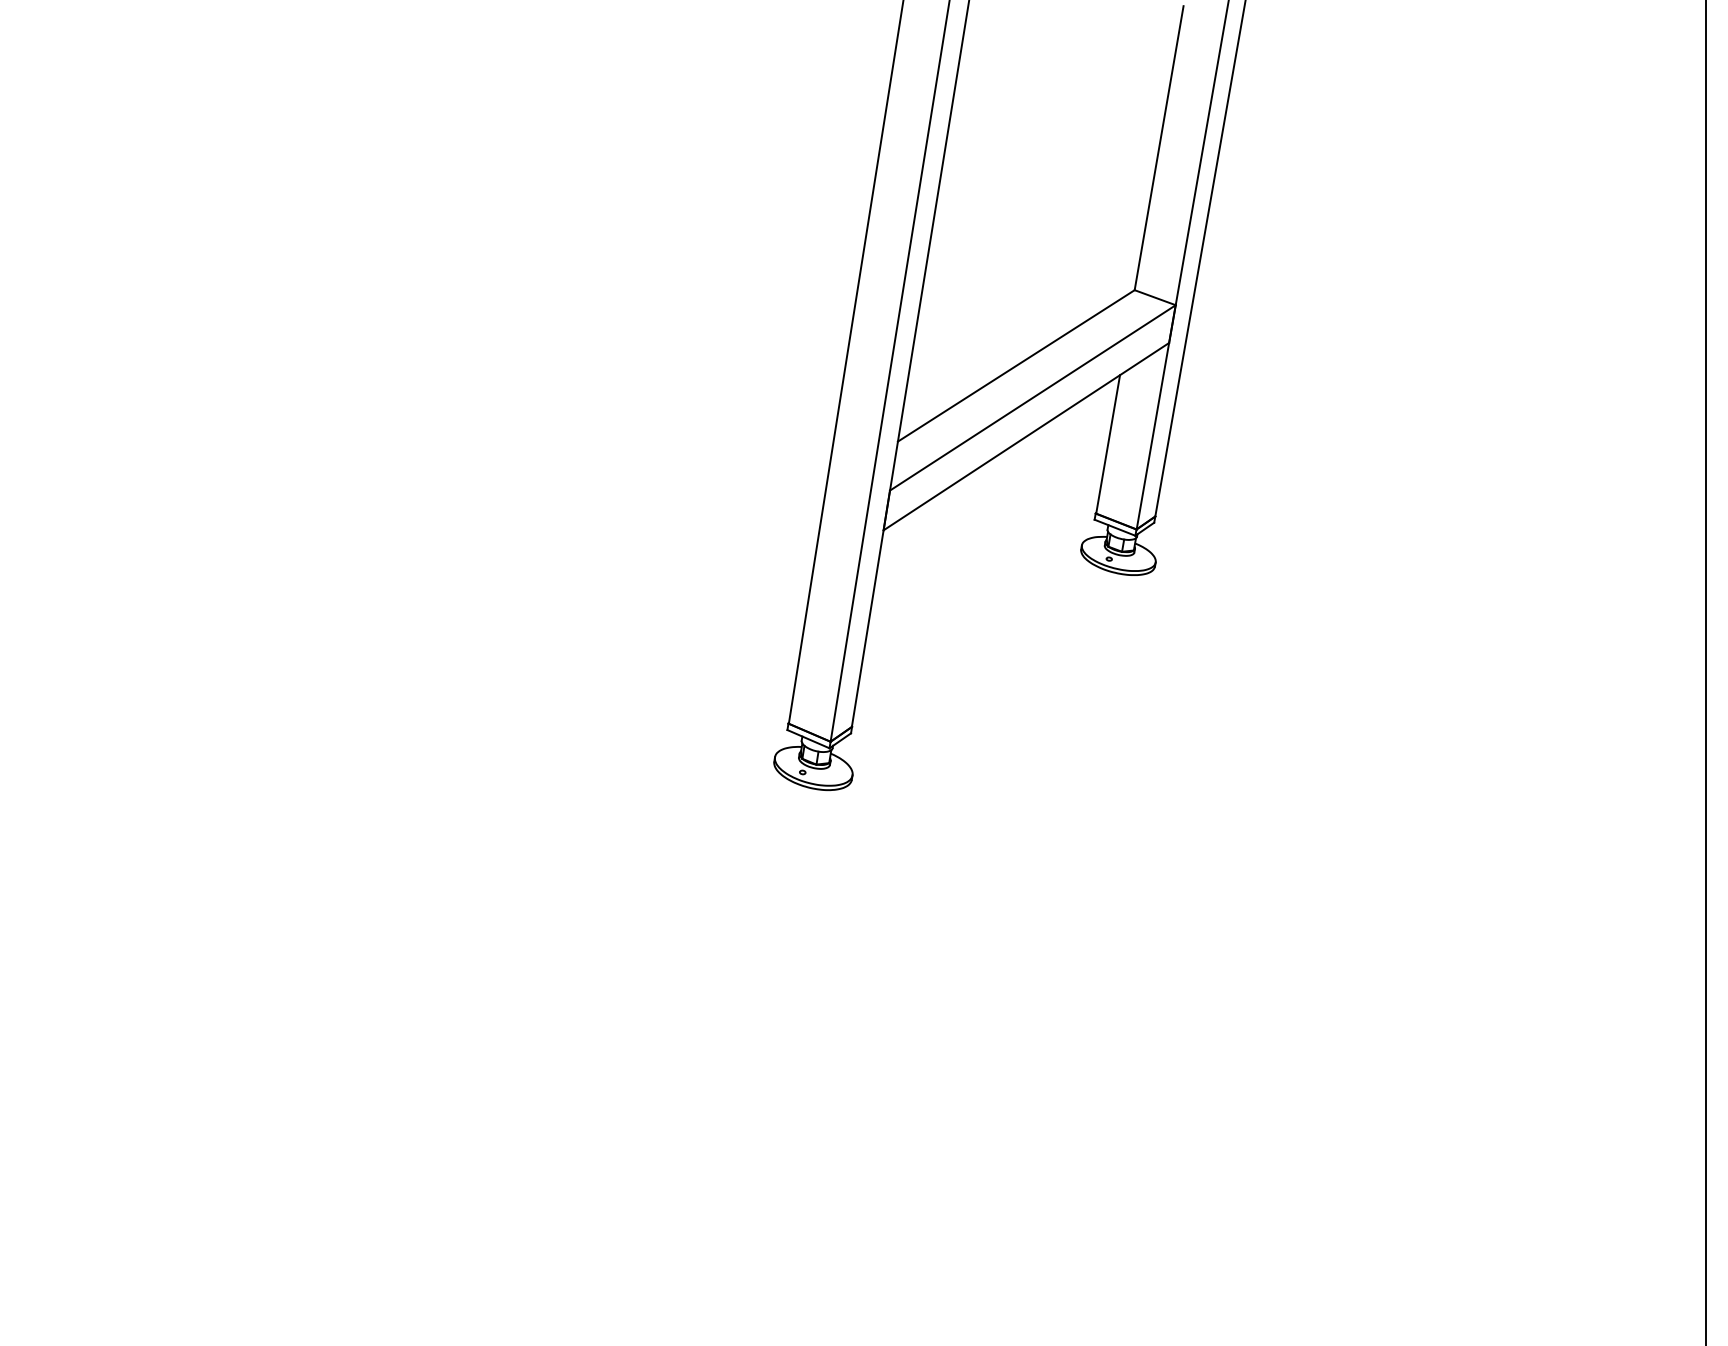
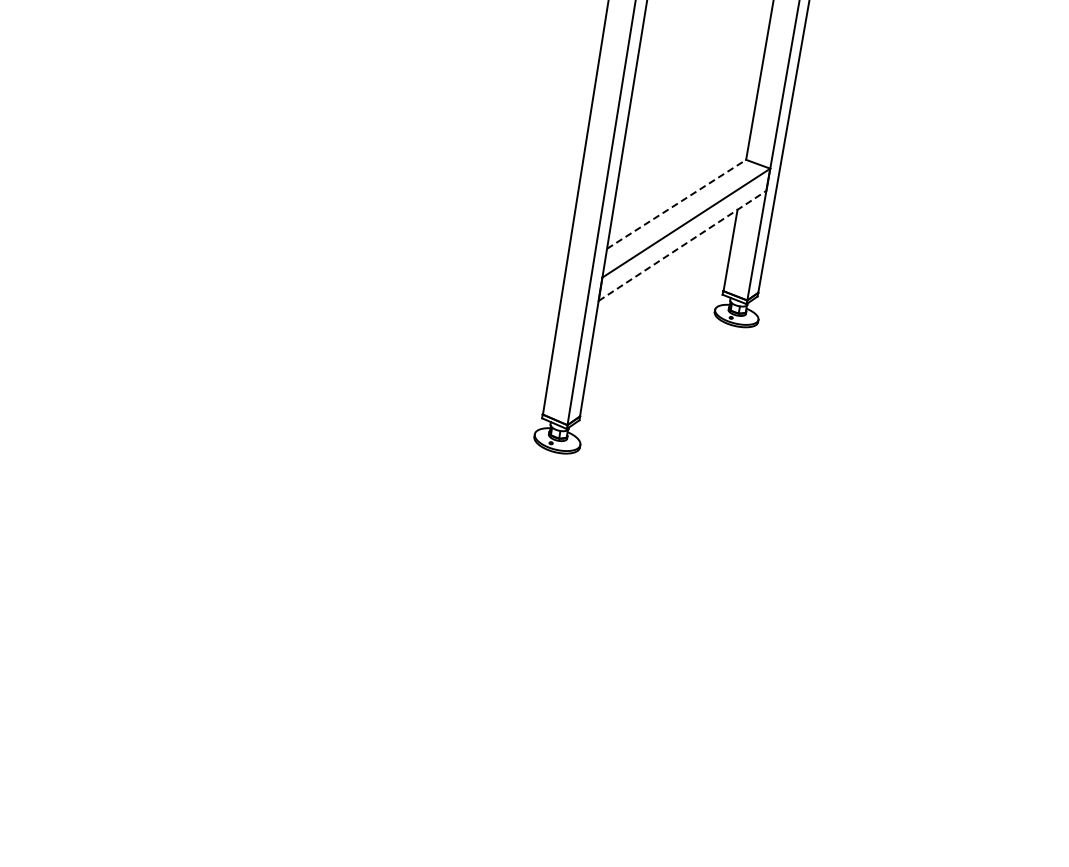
line: (1016, 366) -> (676, 204), solid -> dashed
line: (1026, 435) -> (682, 245), solid -> dashed

